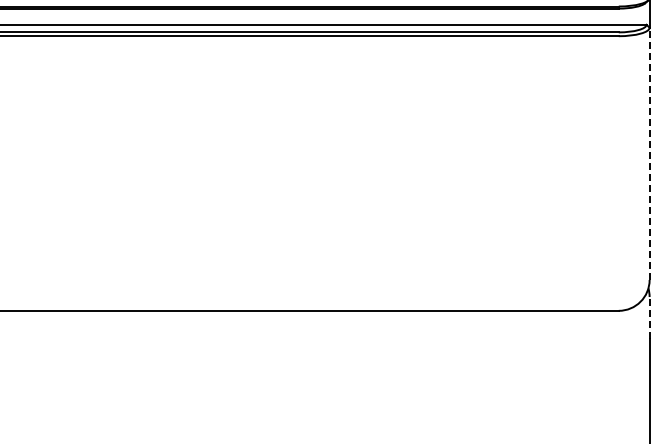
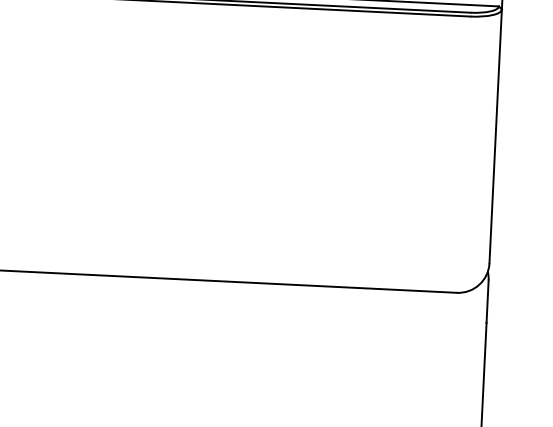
line: (649, 153) -> (495, 136), dashed -> solid
line: (649, 317) -> (487, 301), dashed -> solid

